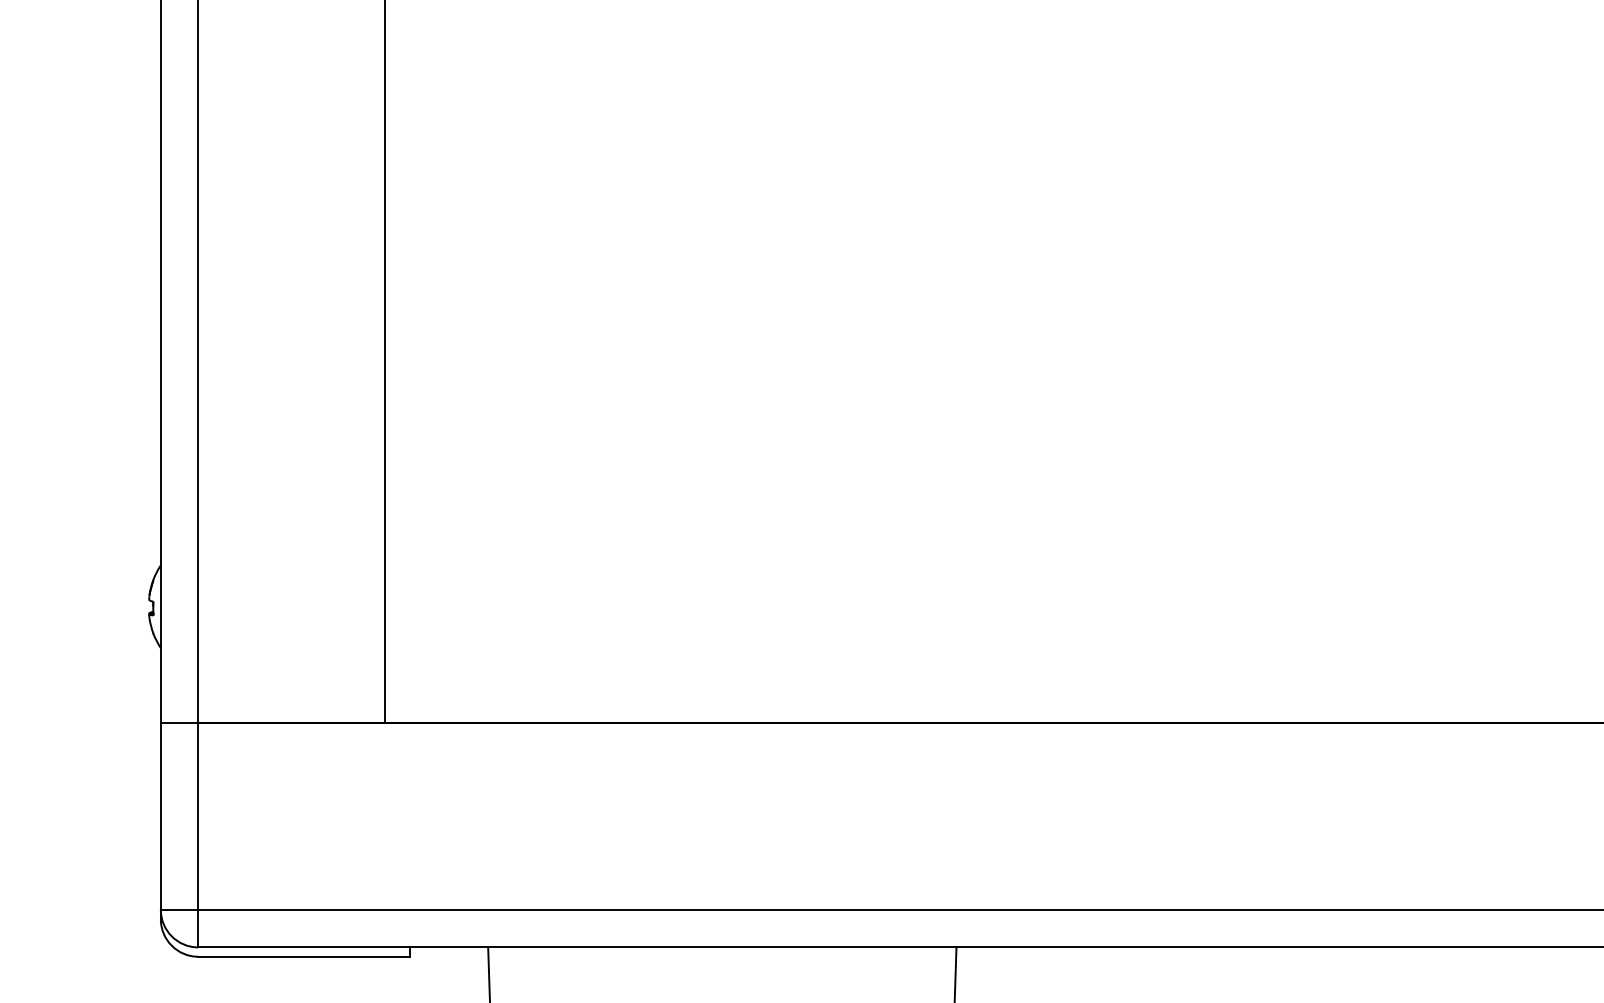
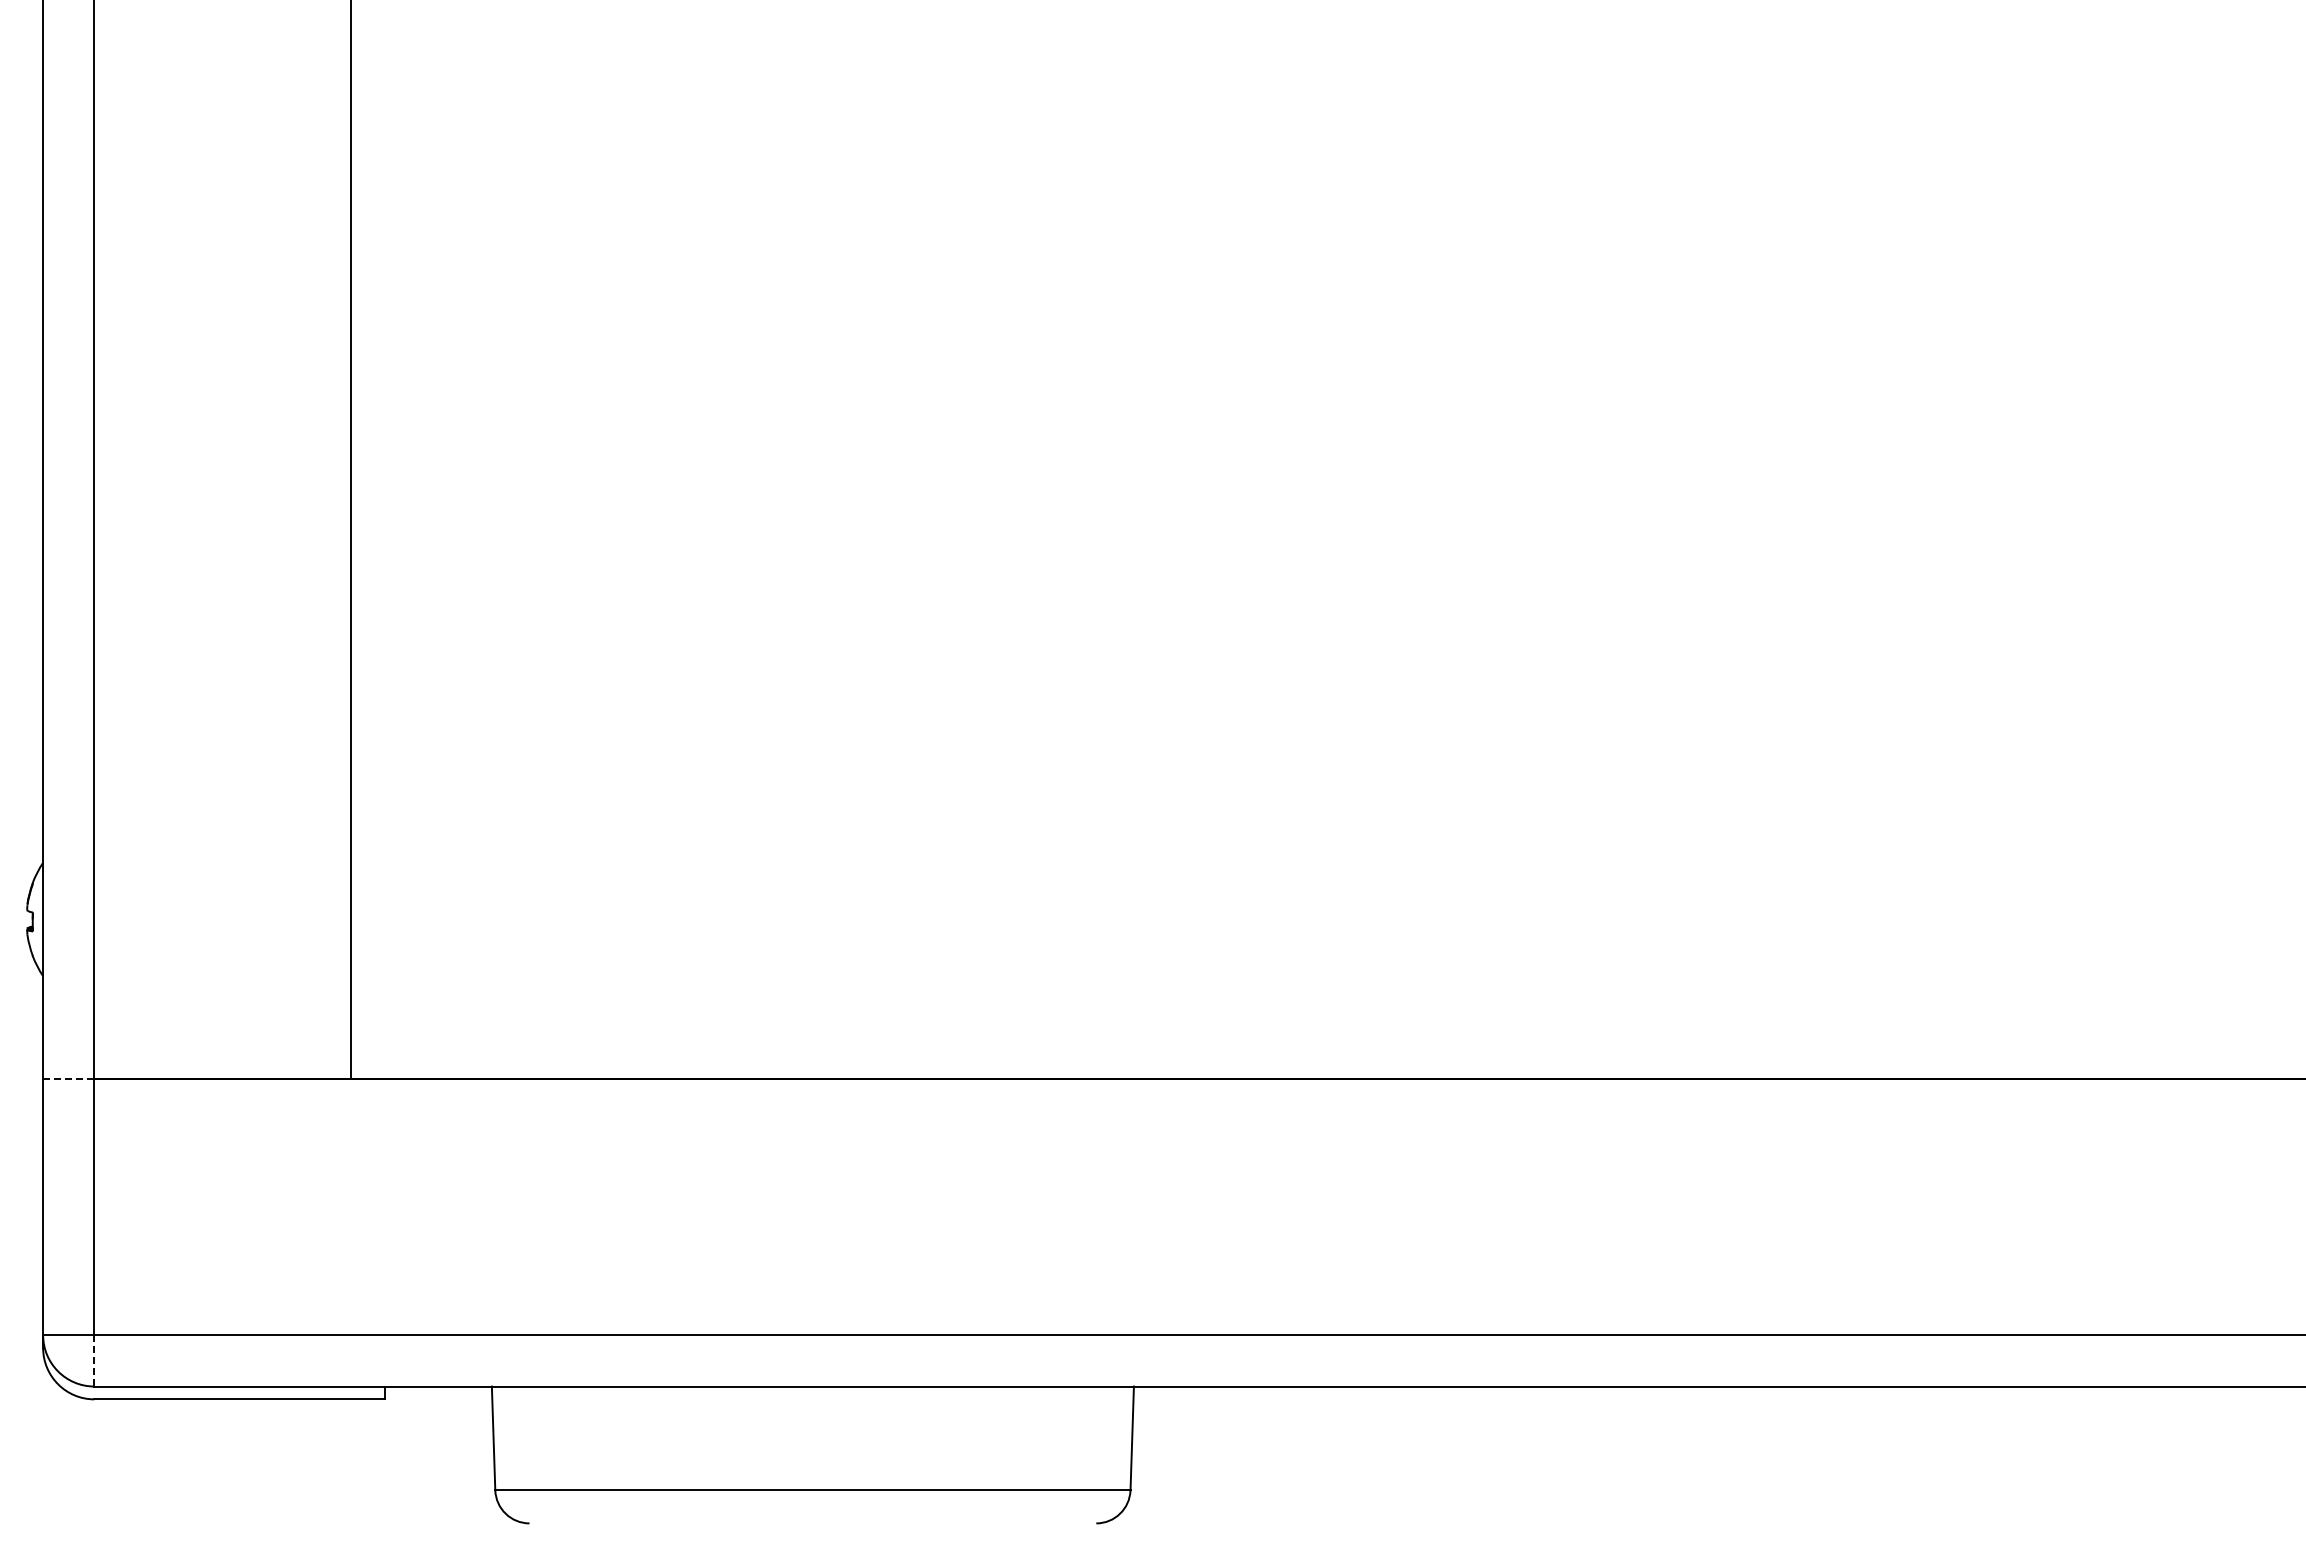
line: (179, 722) -> (68, 1078), solid -> dashed
line: (198, 928) -> (94, 1360), solid -> dashed

